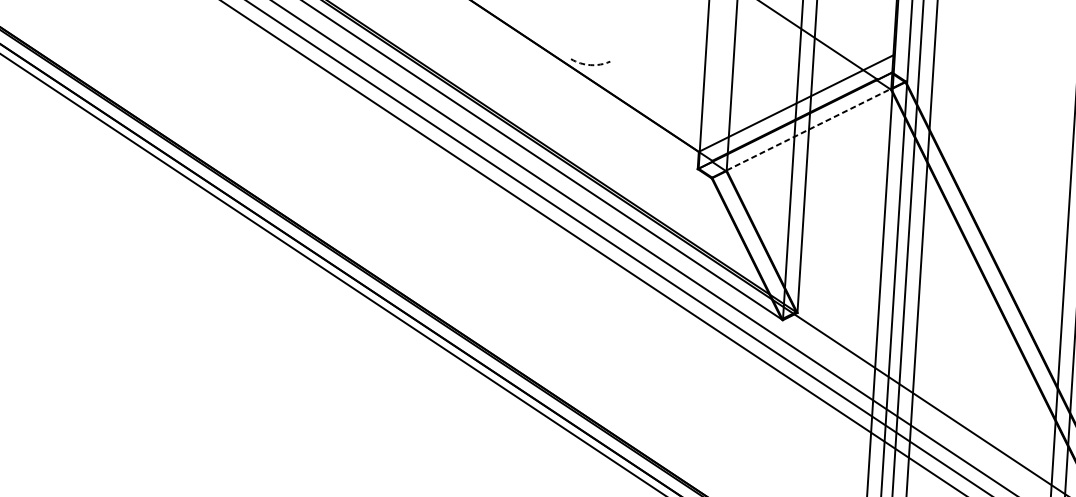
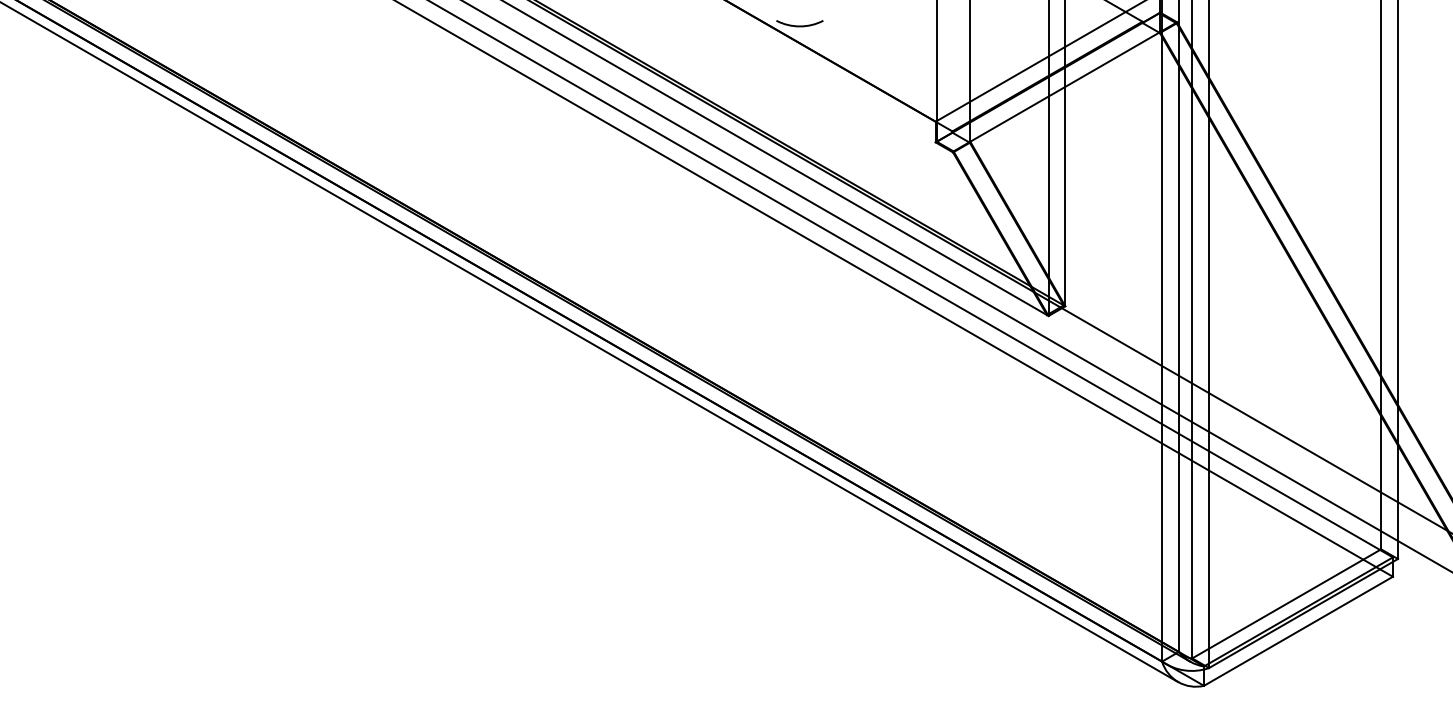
arc: (590, 65) -> (799, 26), dashed -> solid
line: (809, 129) -> (1065, 86), dashed -> solid

